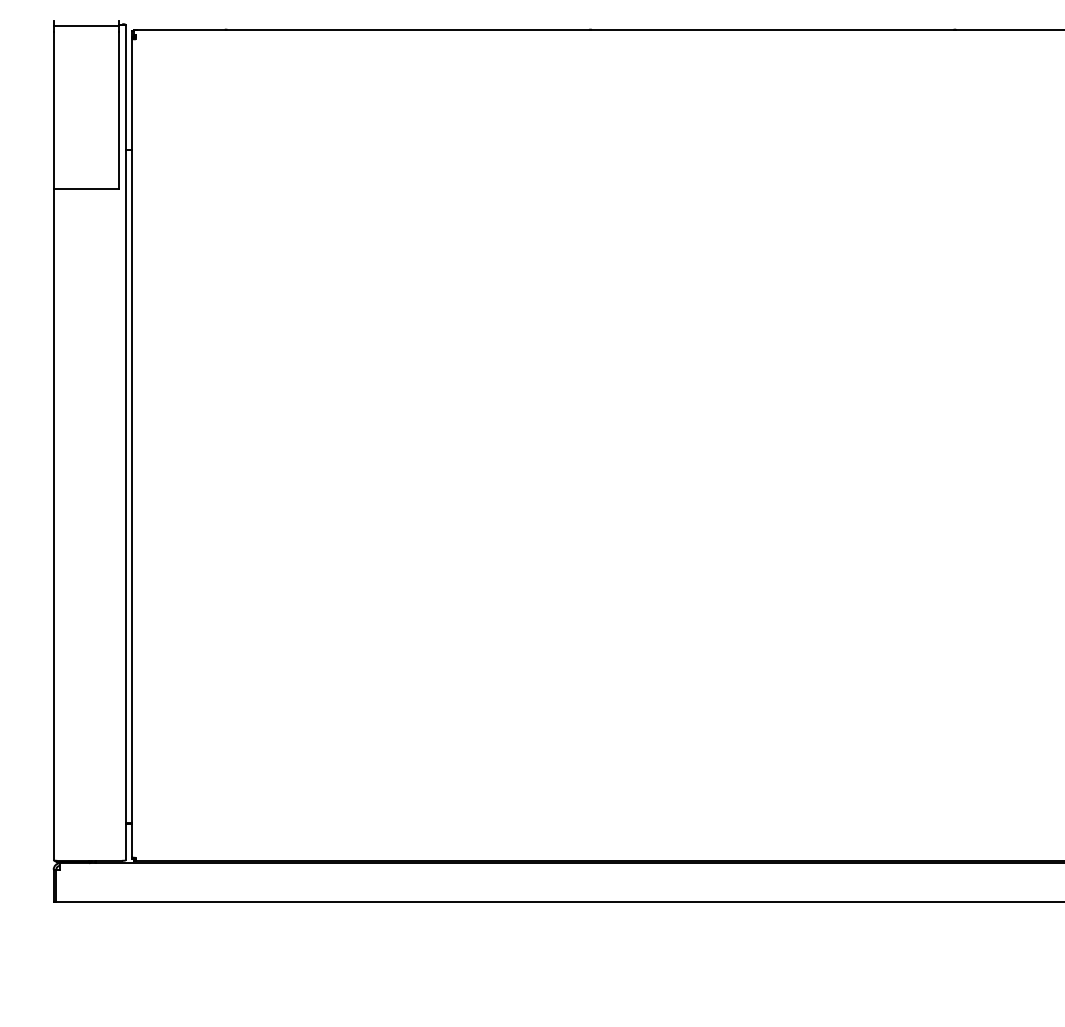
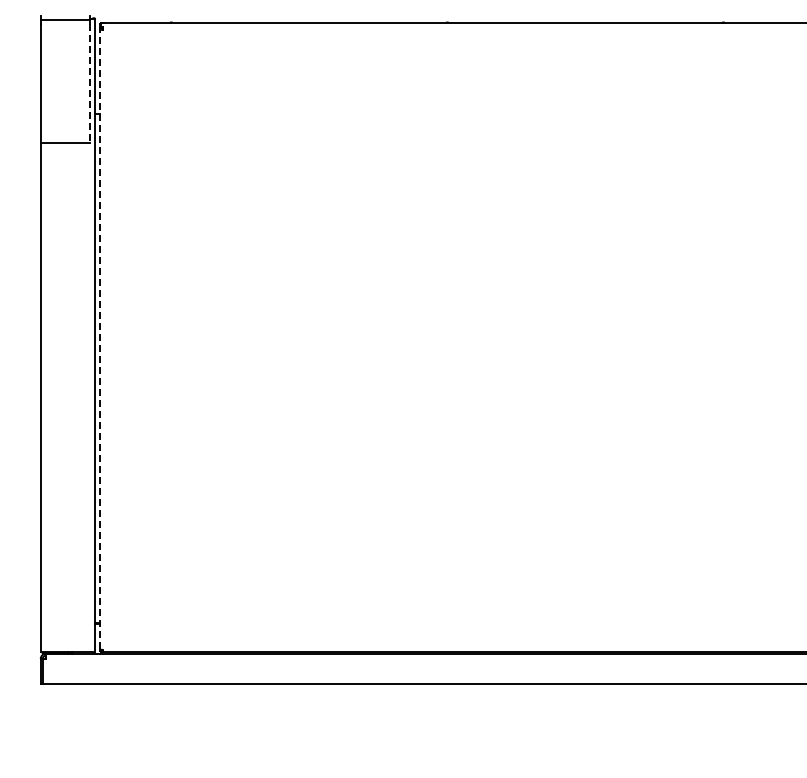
line: (119, 110) -> (90, 83), solid -> dashed
line: (132, 446) -> (100, 338), solid -> dashed

